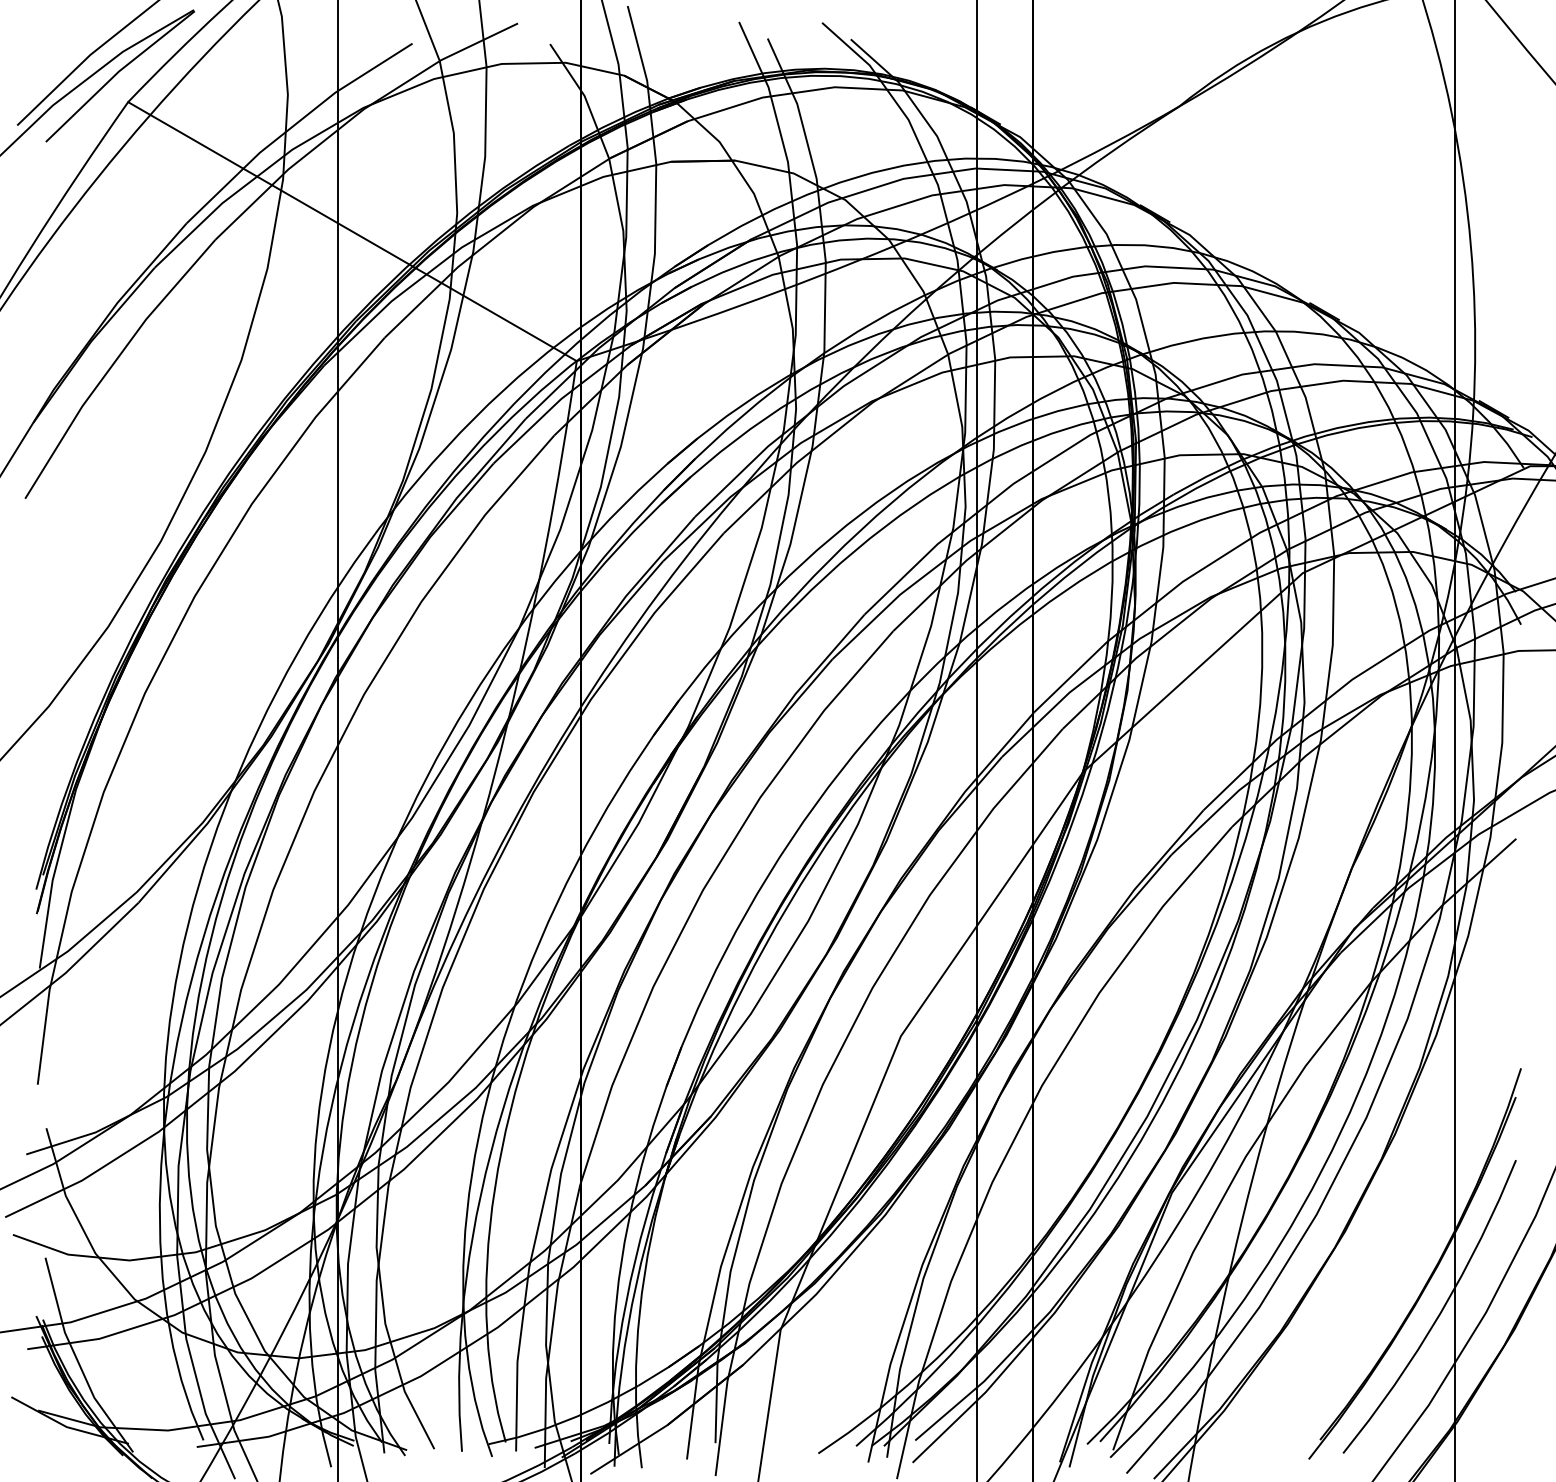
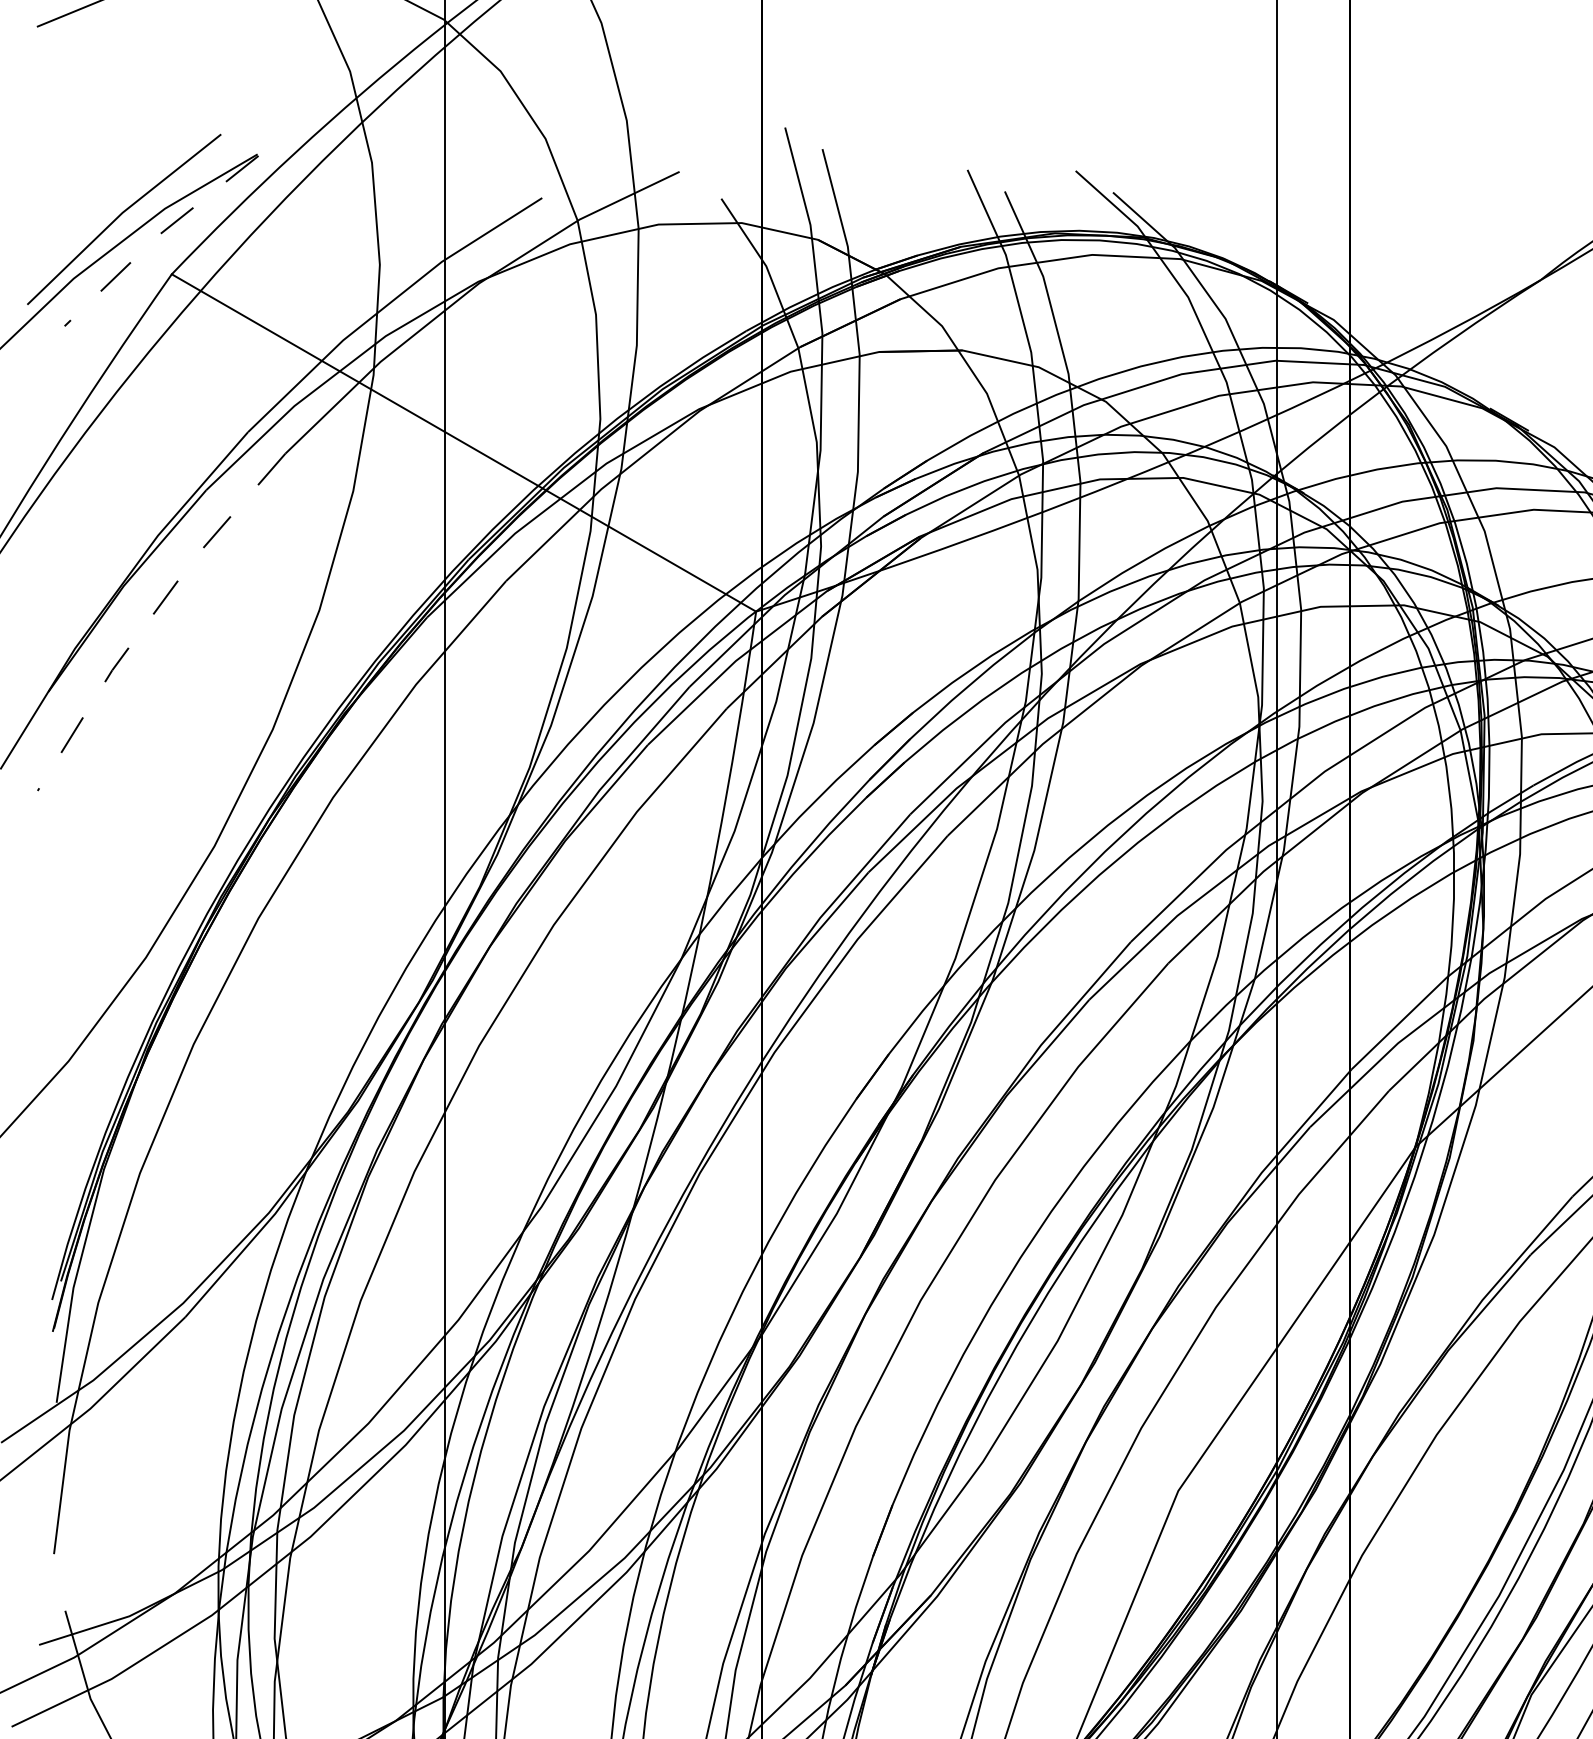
line: (117, 72) -> (157, 235), solid -> dashed
line: (113, 364) -> (152, 616), solid -> dashed

